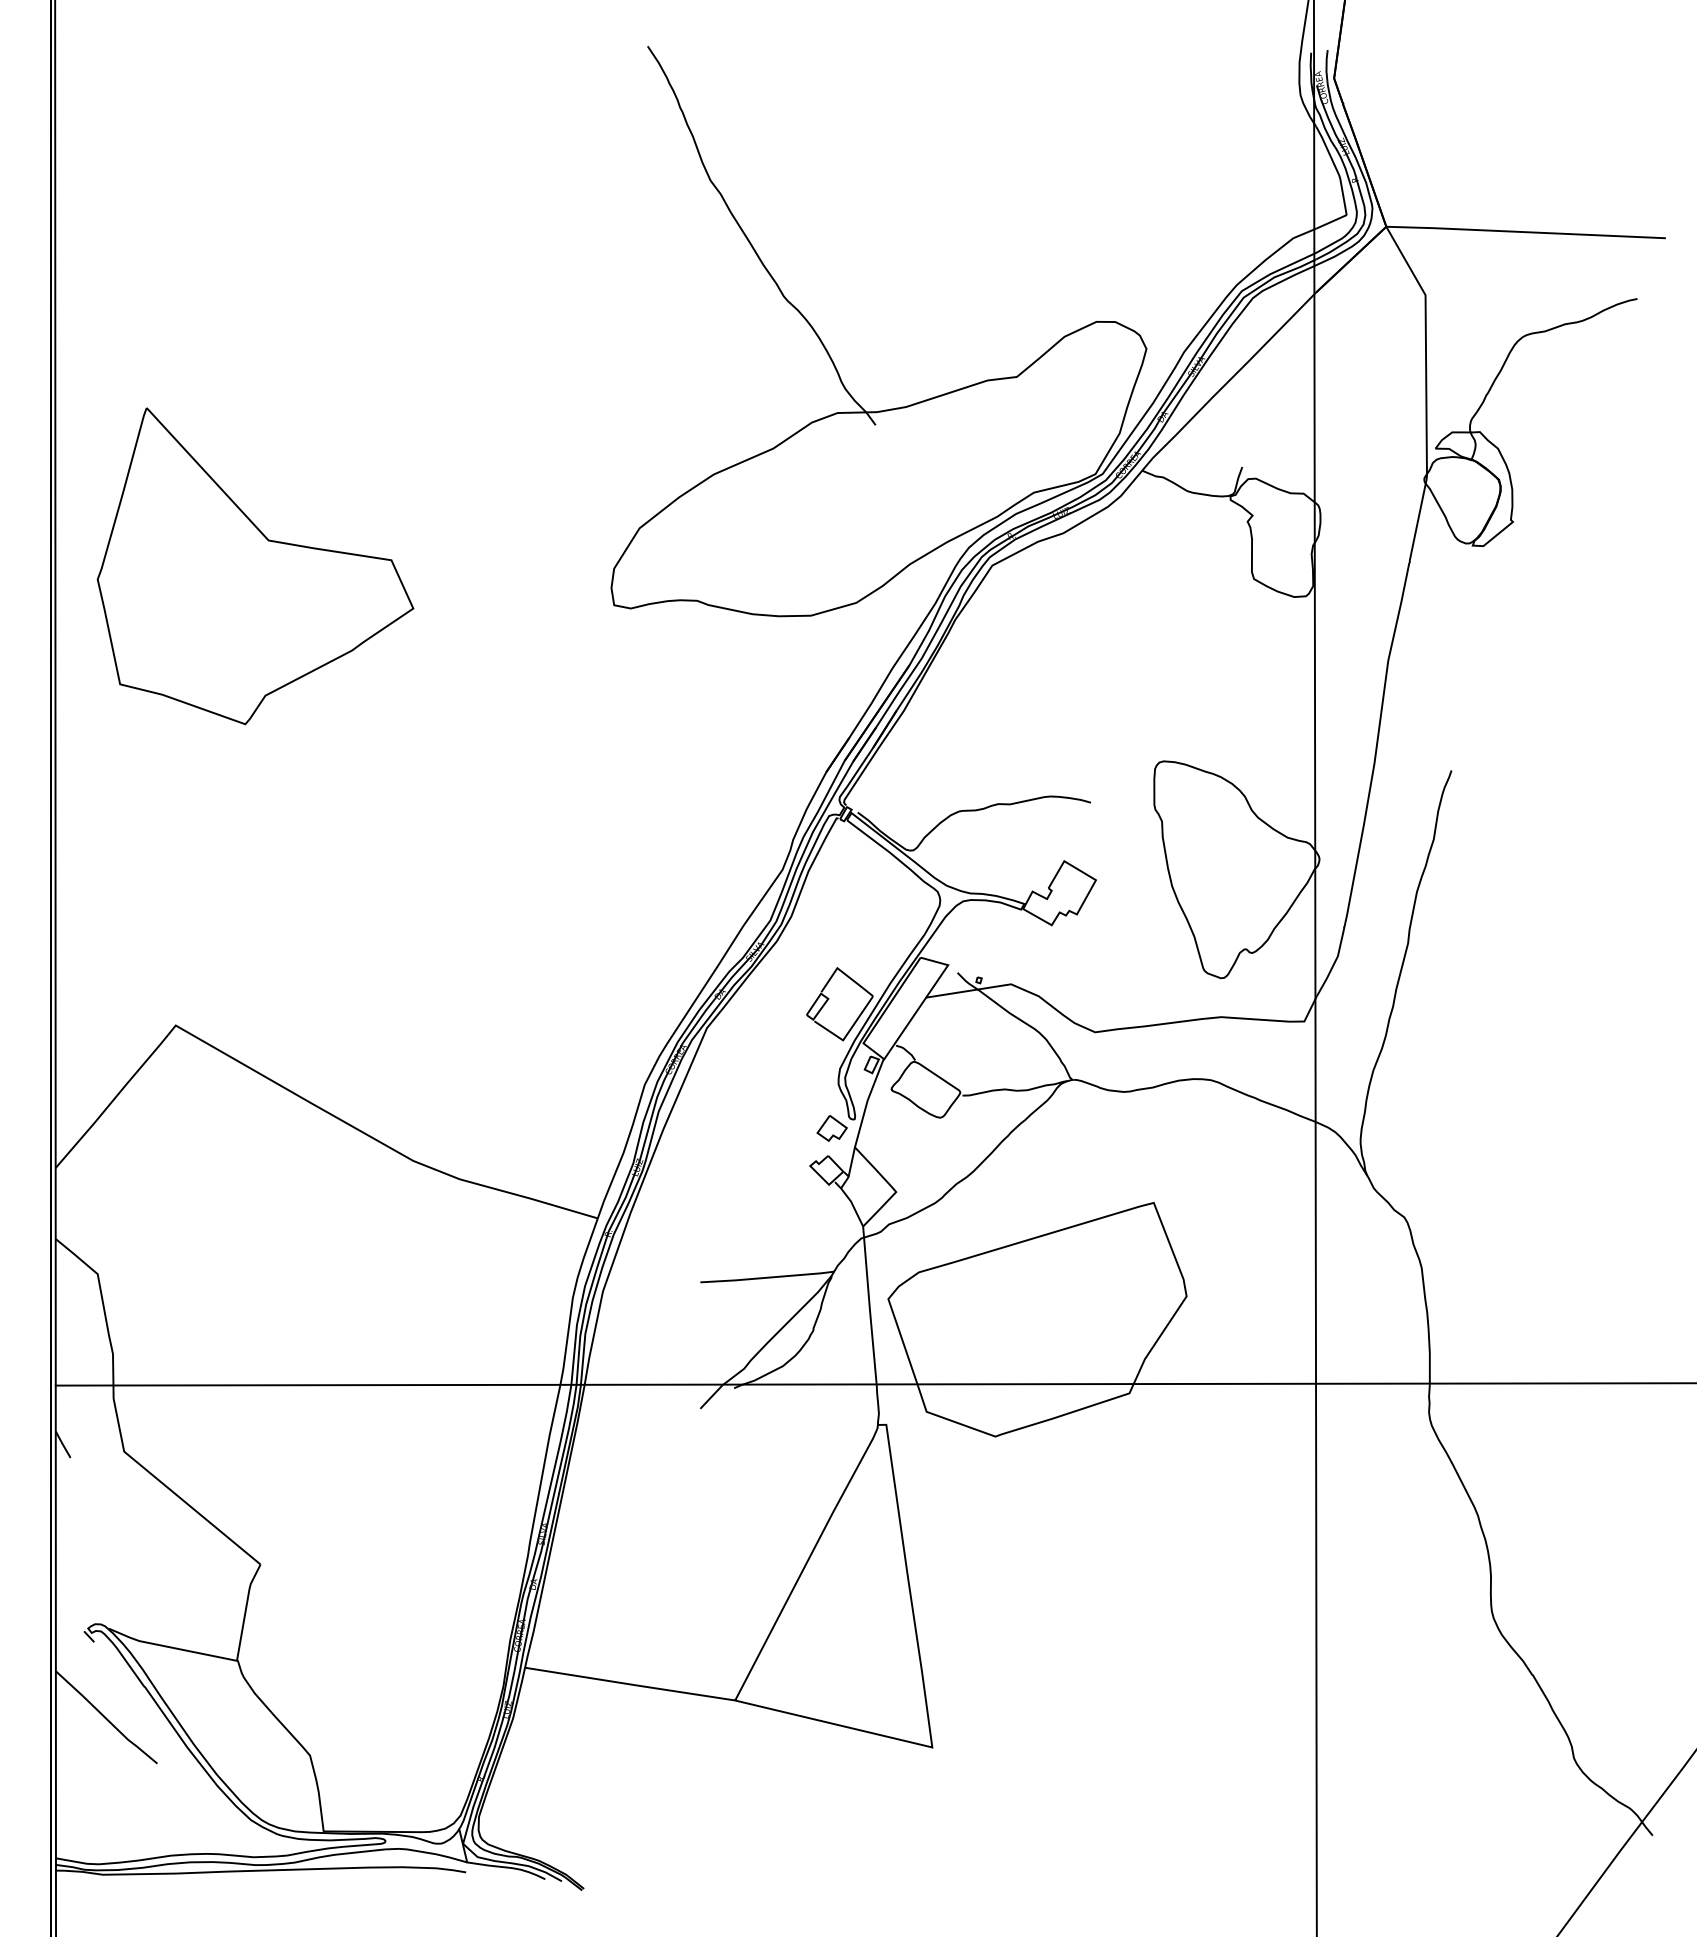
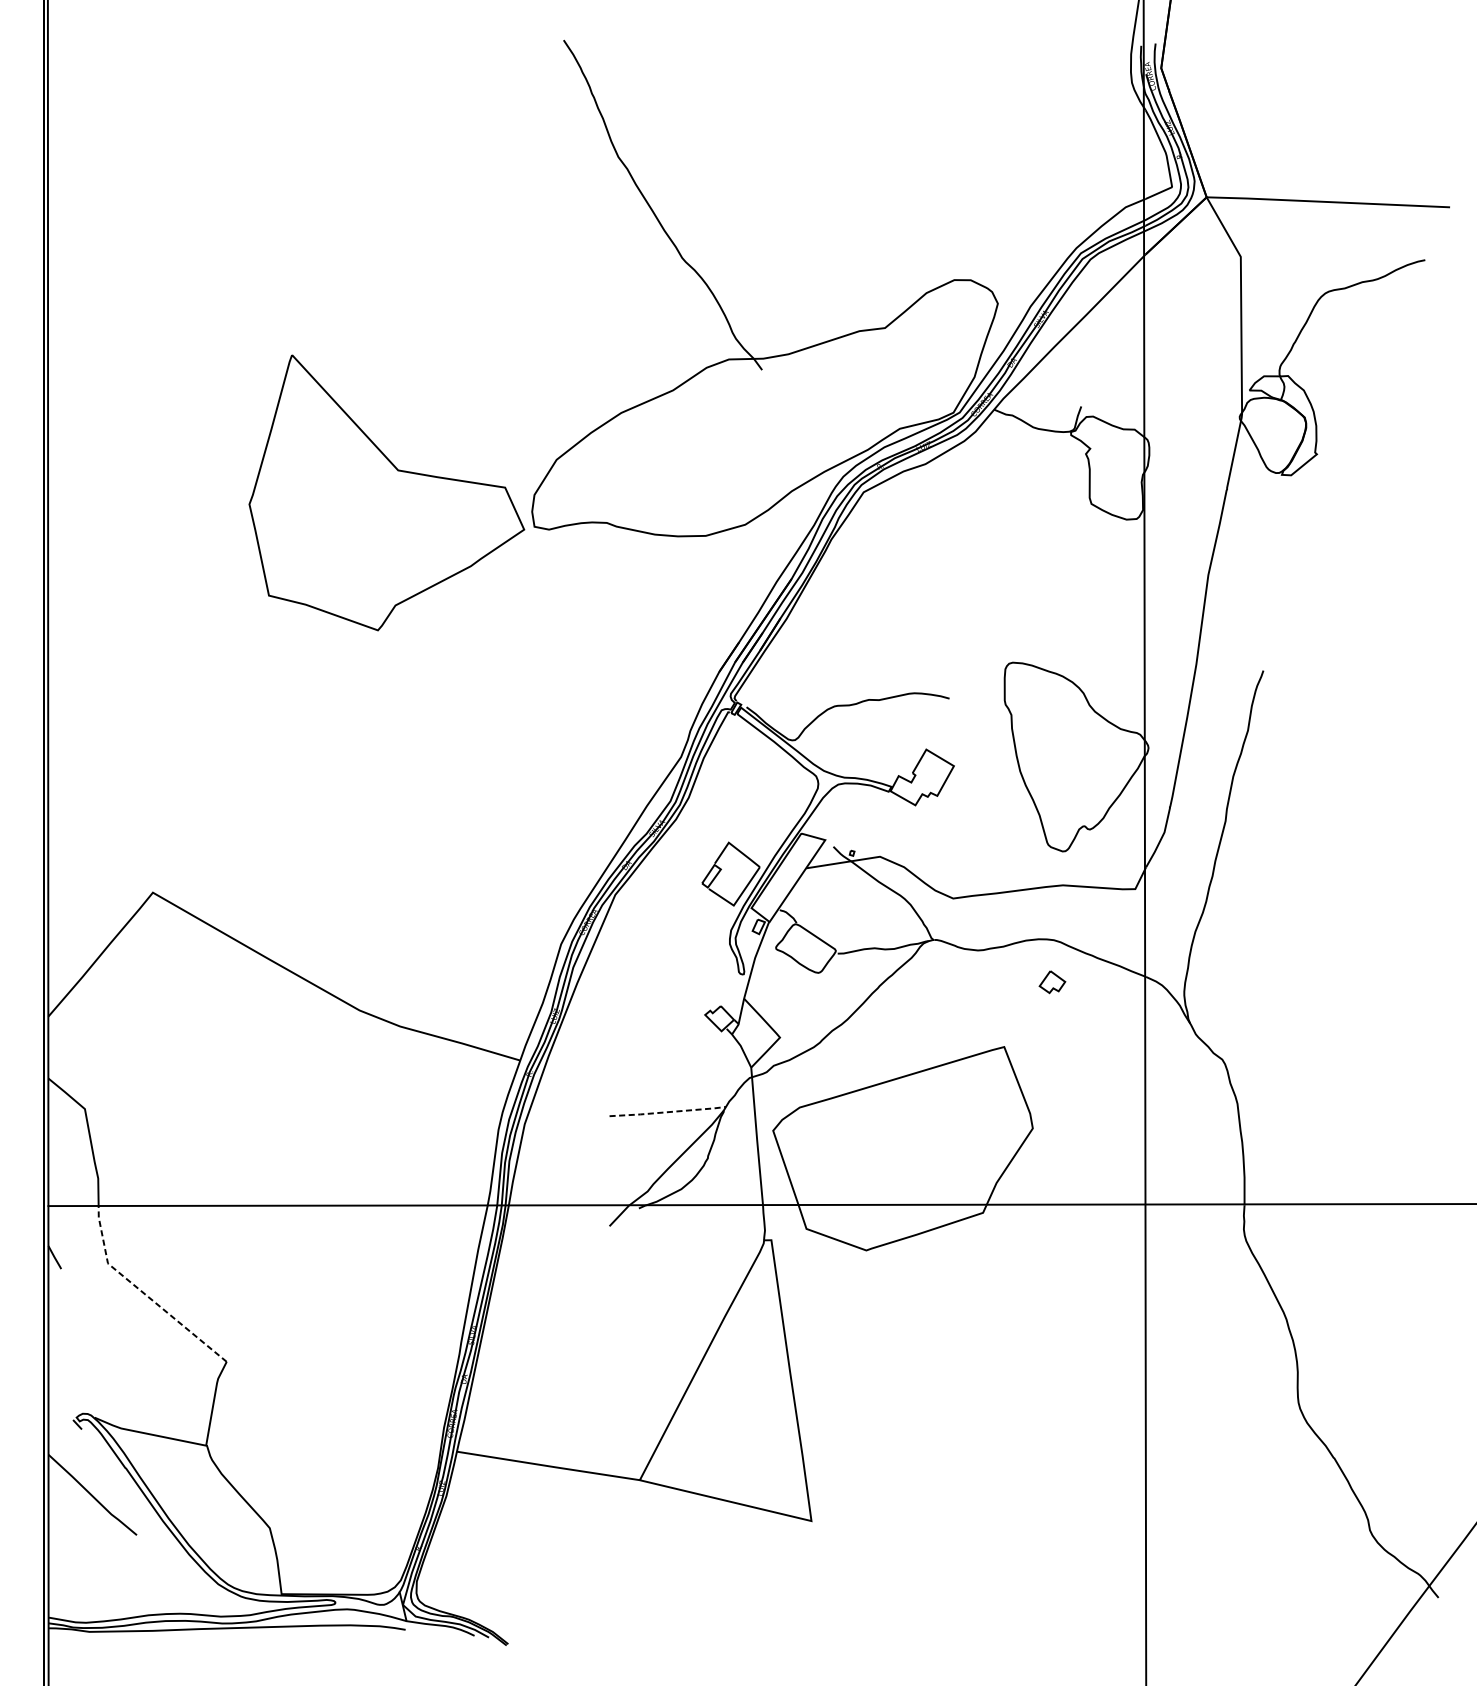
part: (255, 566) -> (386, 493), moved
part: (831, 1128) -> (1051, 982), moved
line: (767, 1277) -> (667, 1111), solid -> dashed
line: (164, 1485) -> (143, 1293), solid -> dashed

